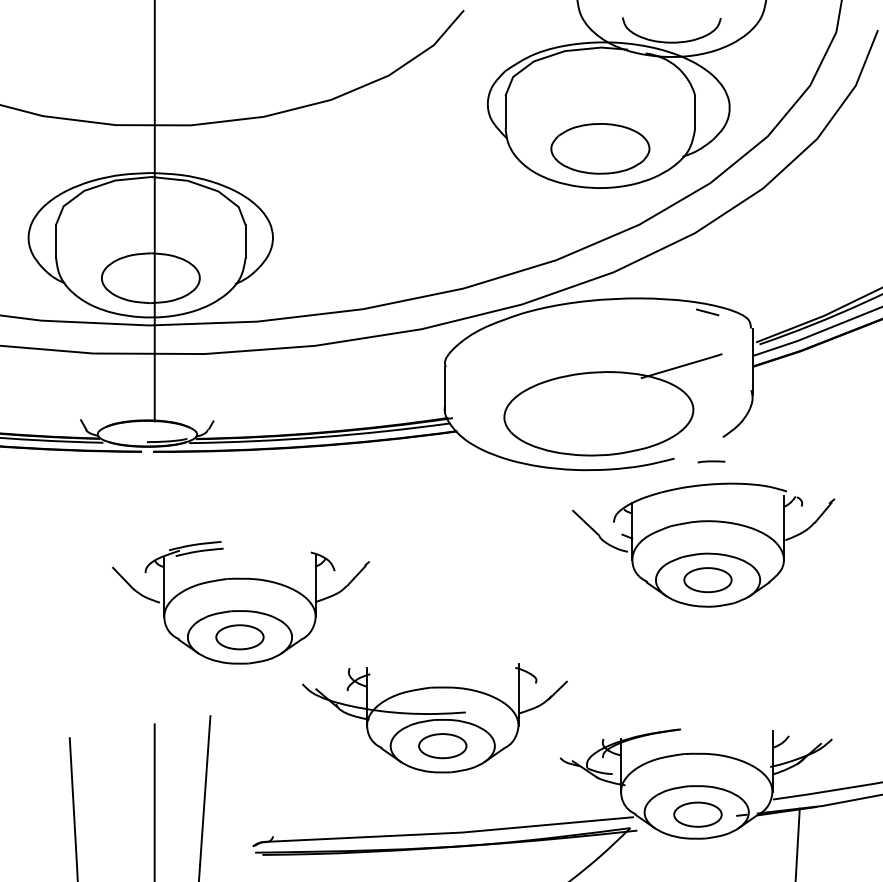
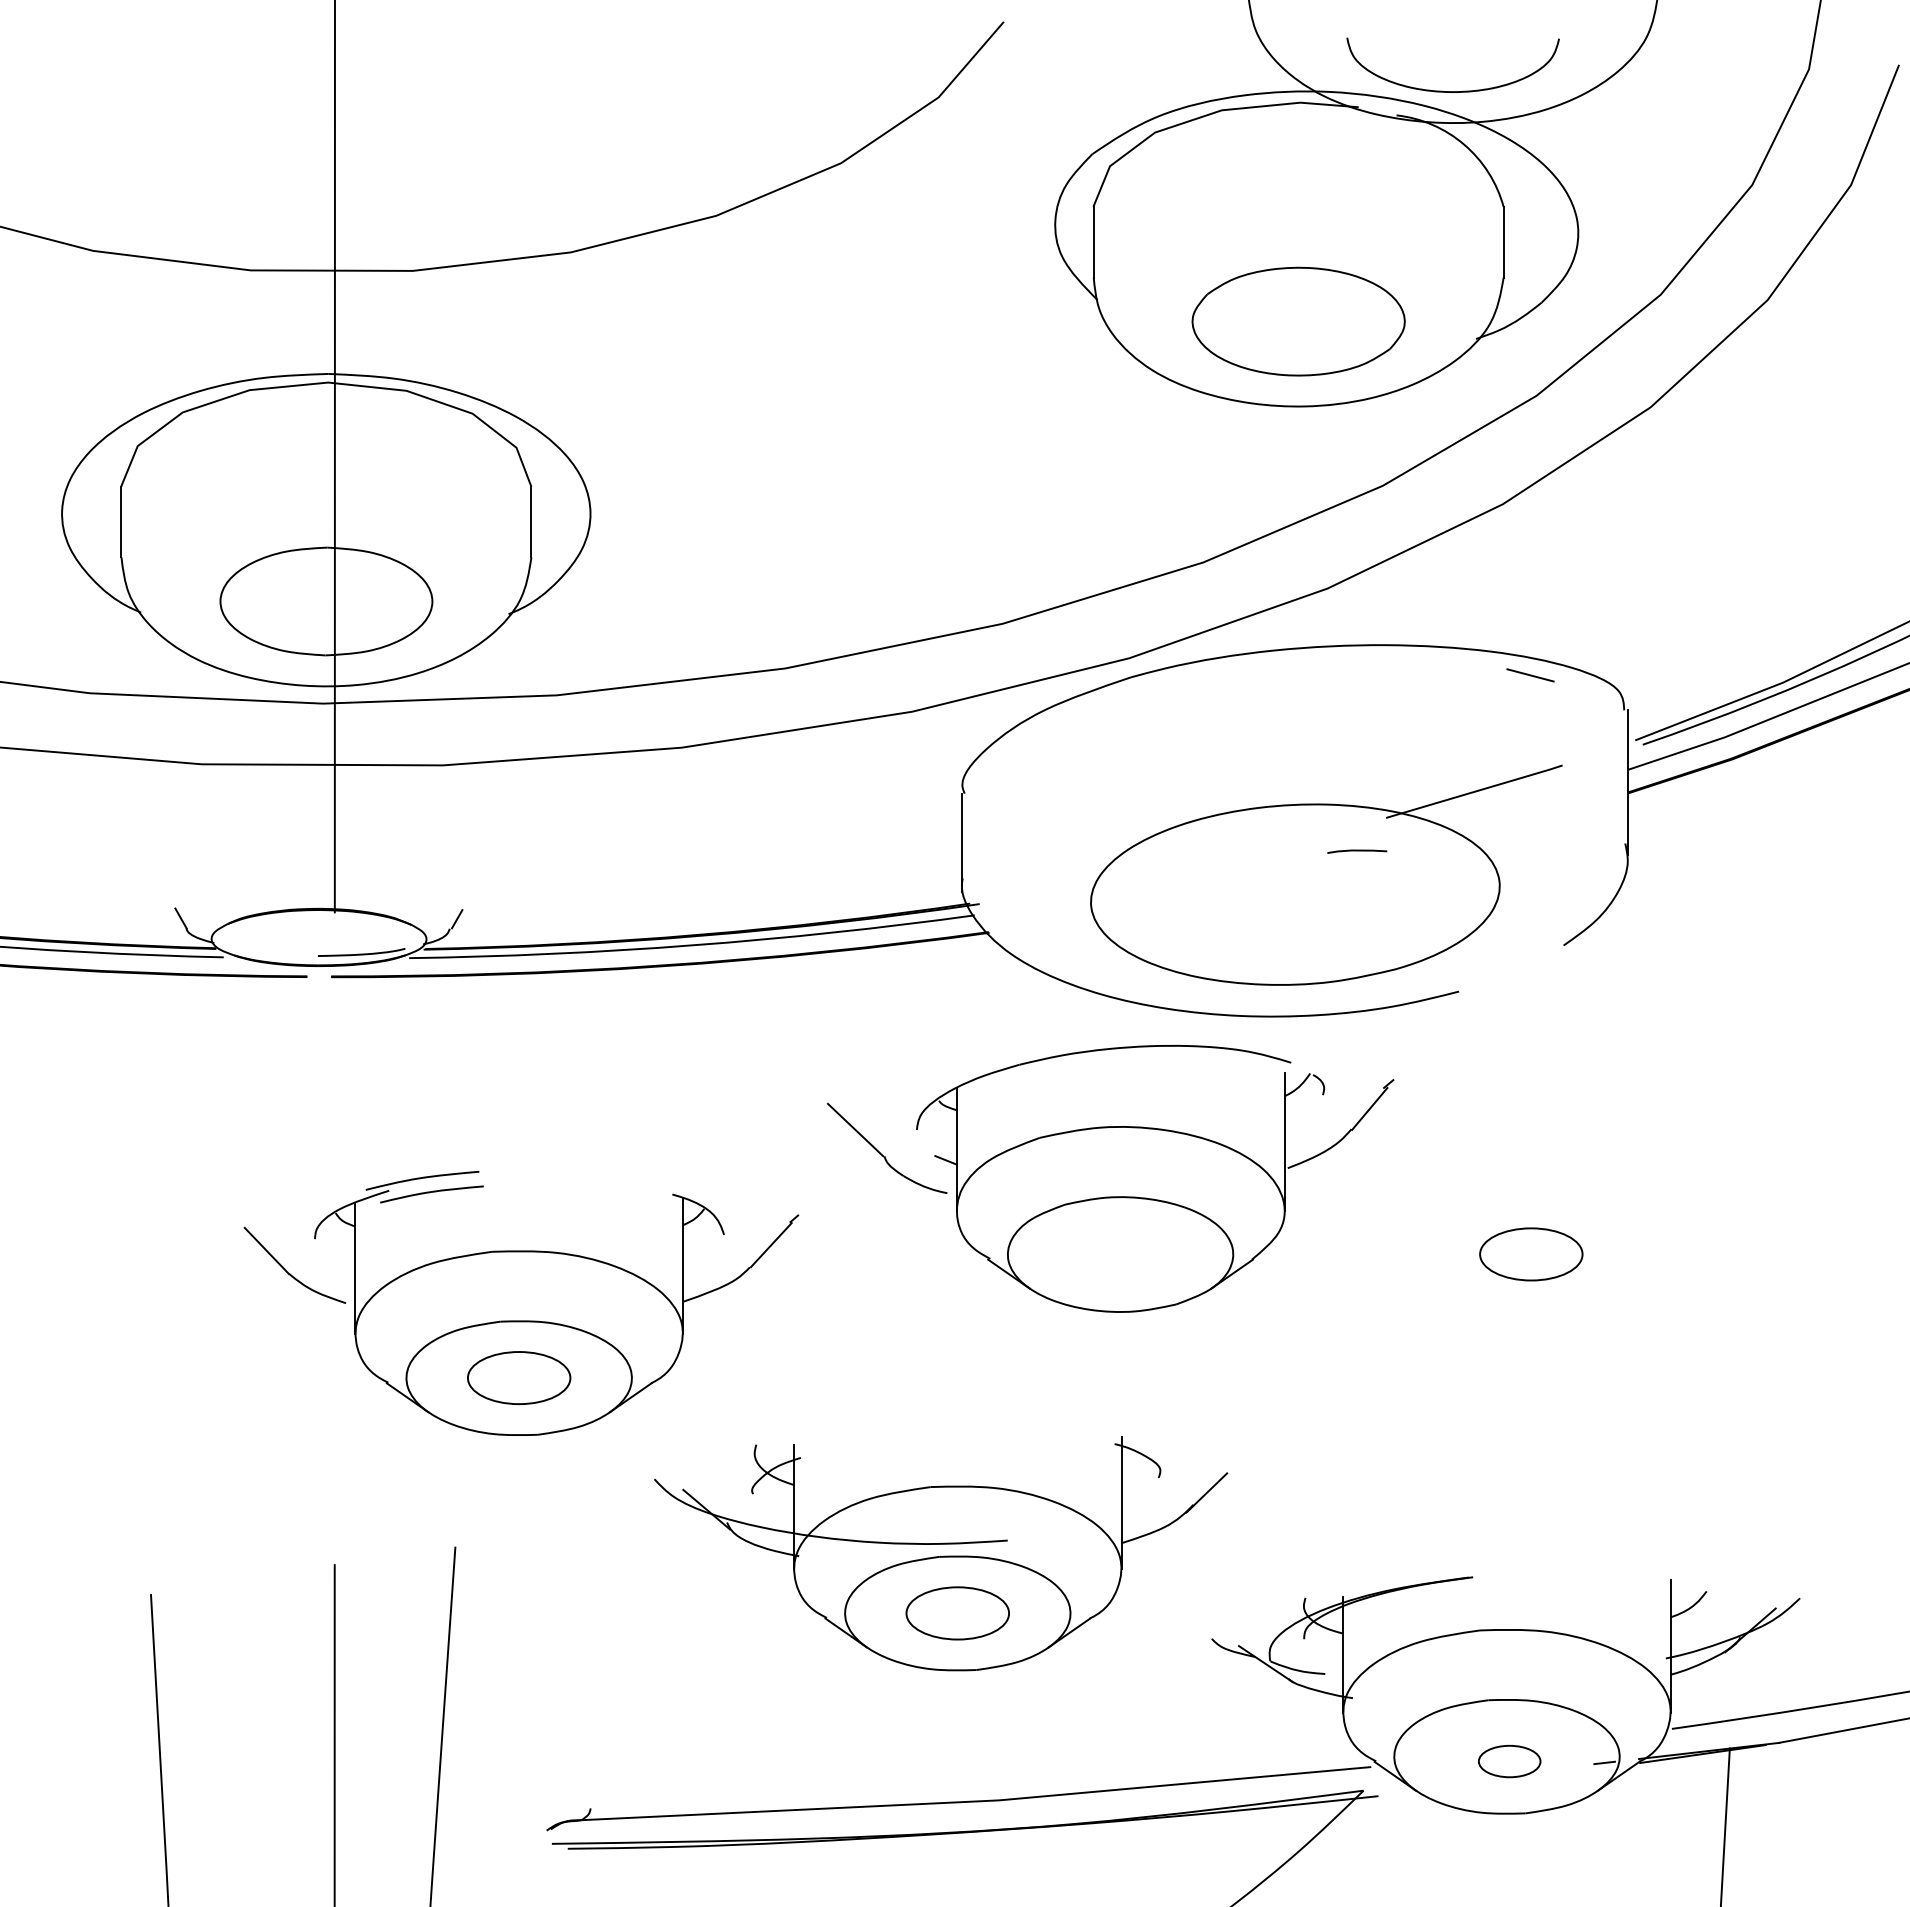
line: (711, 461) -> (1357, 850), moved
part: (703, 544) -> (1110, 1177), moved
part: (697, 814) -> (1508, 1761), size x0.6

